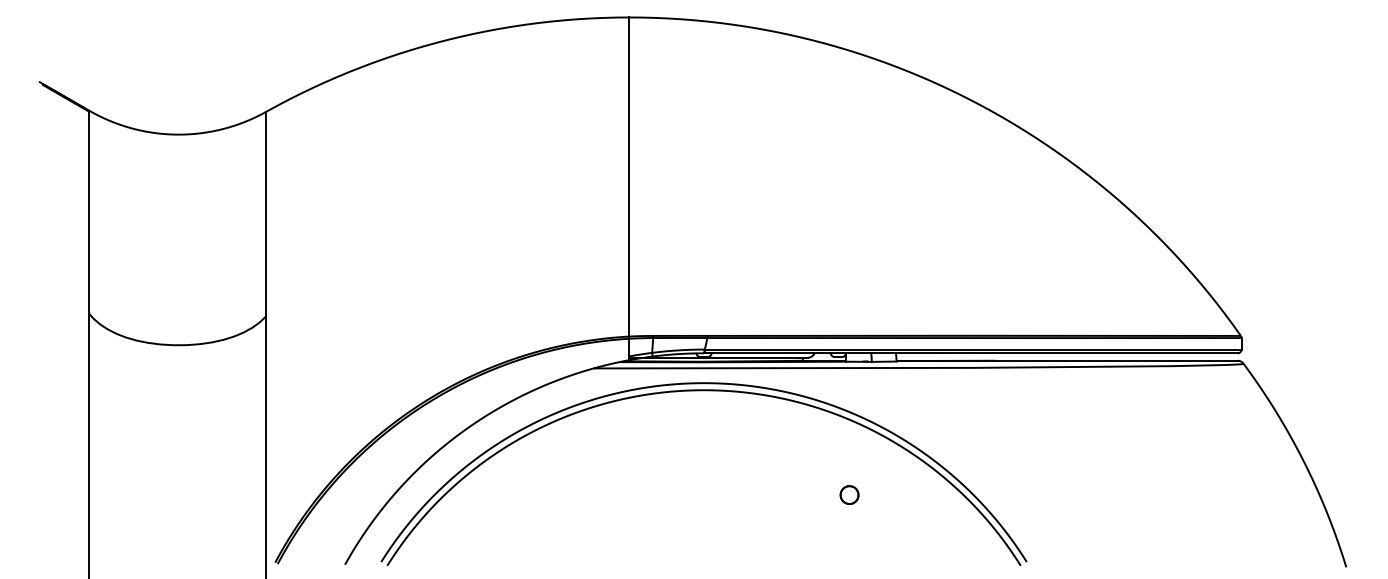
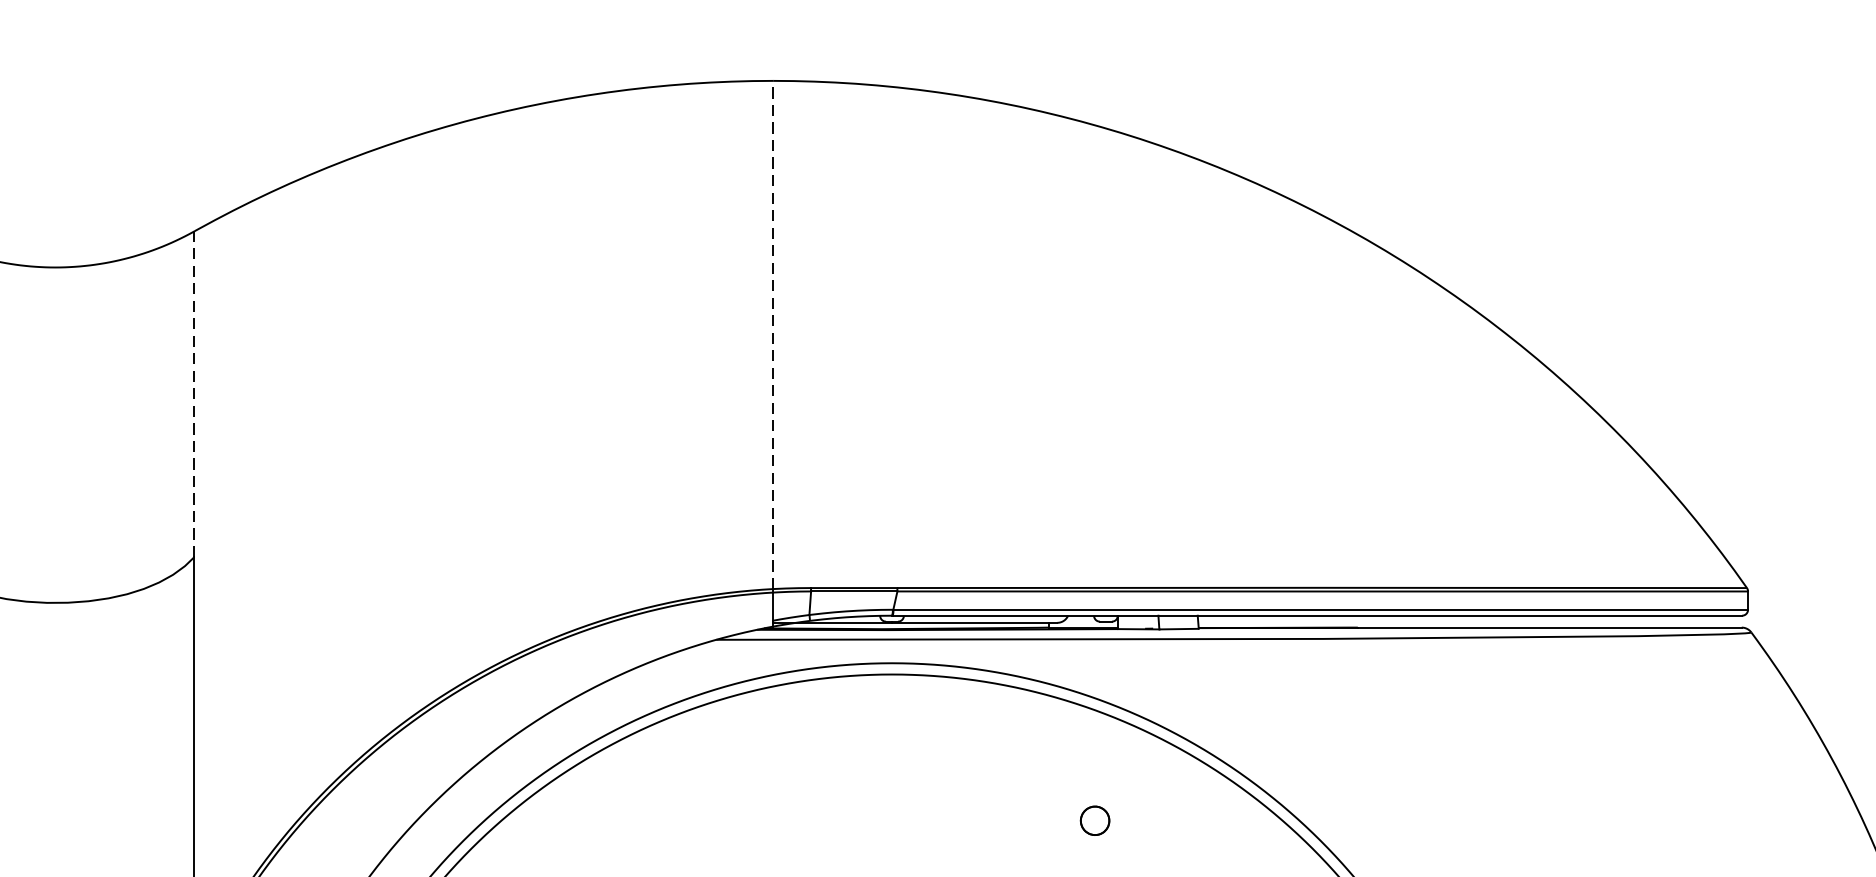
line: (629, 177) -> (773, 335), solid -> dashed
line: (265, 213) -> (193, 393), solid -> dashed
part: (849, 494) -> (1095, 819), moved

